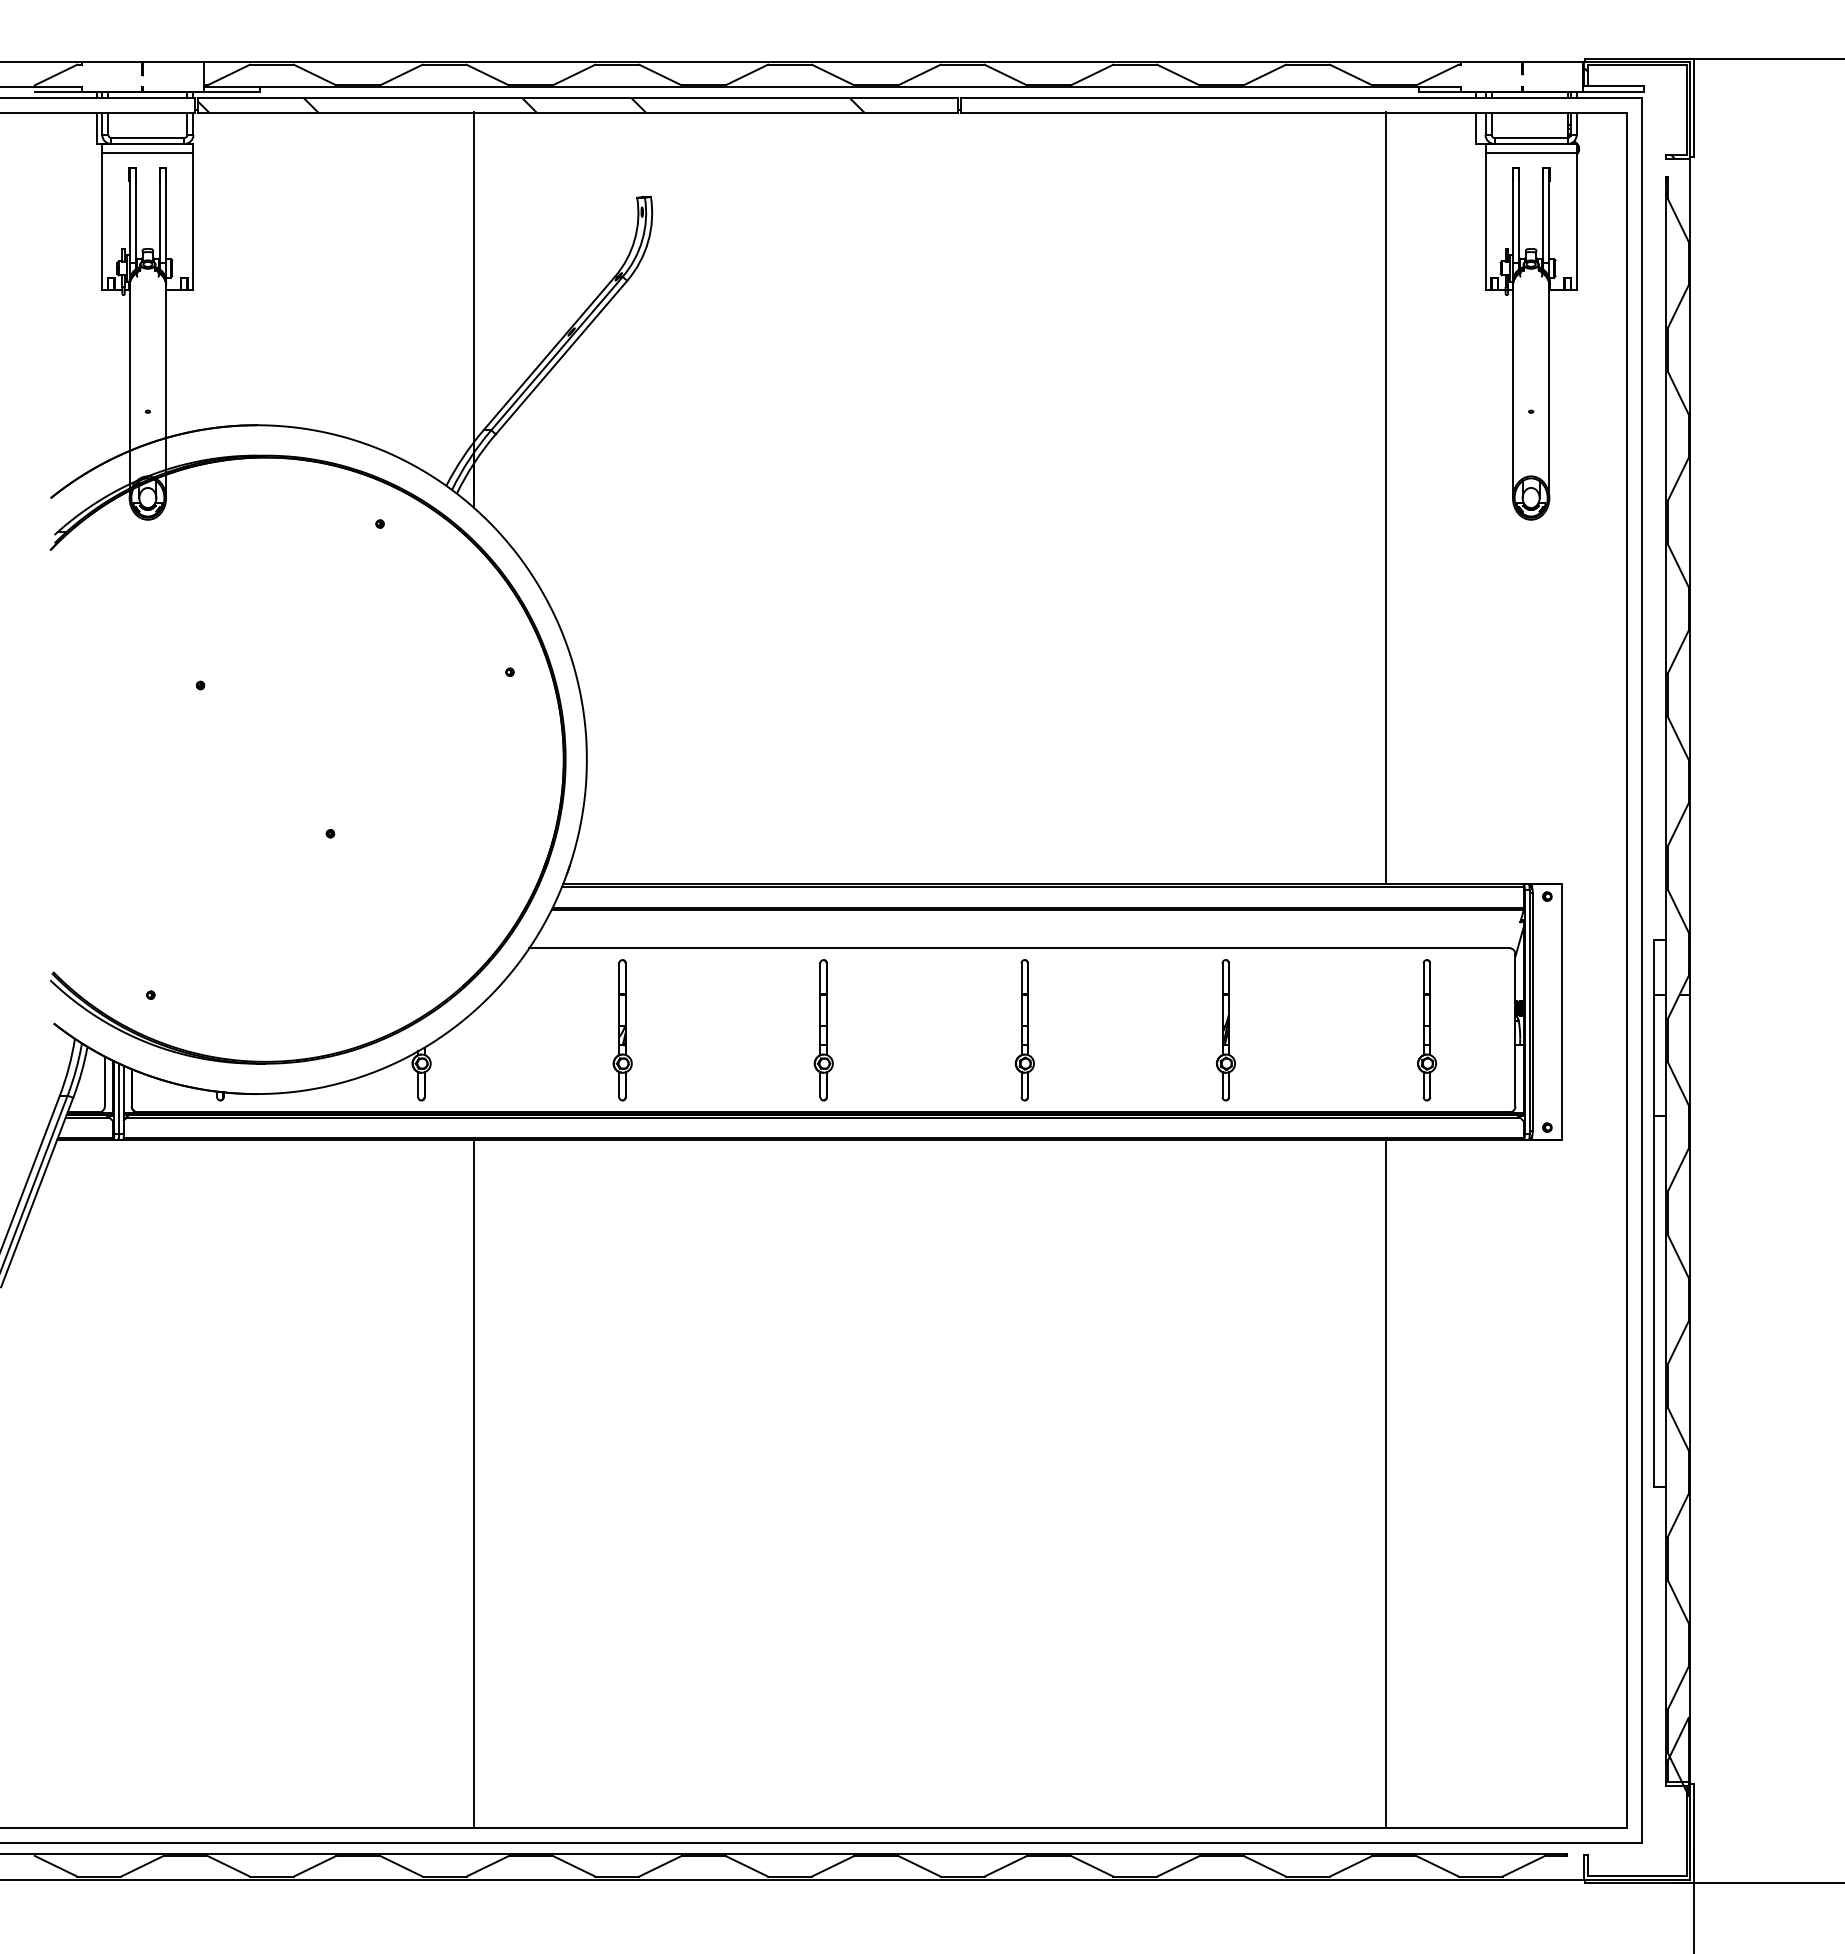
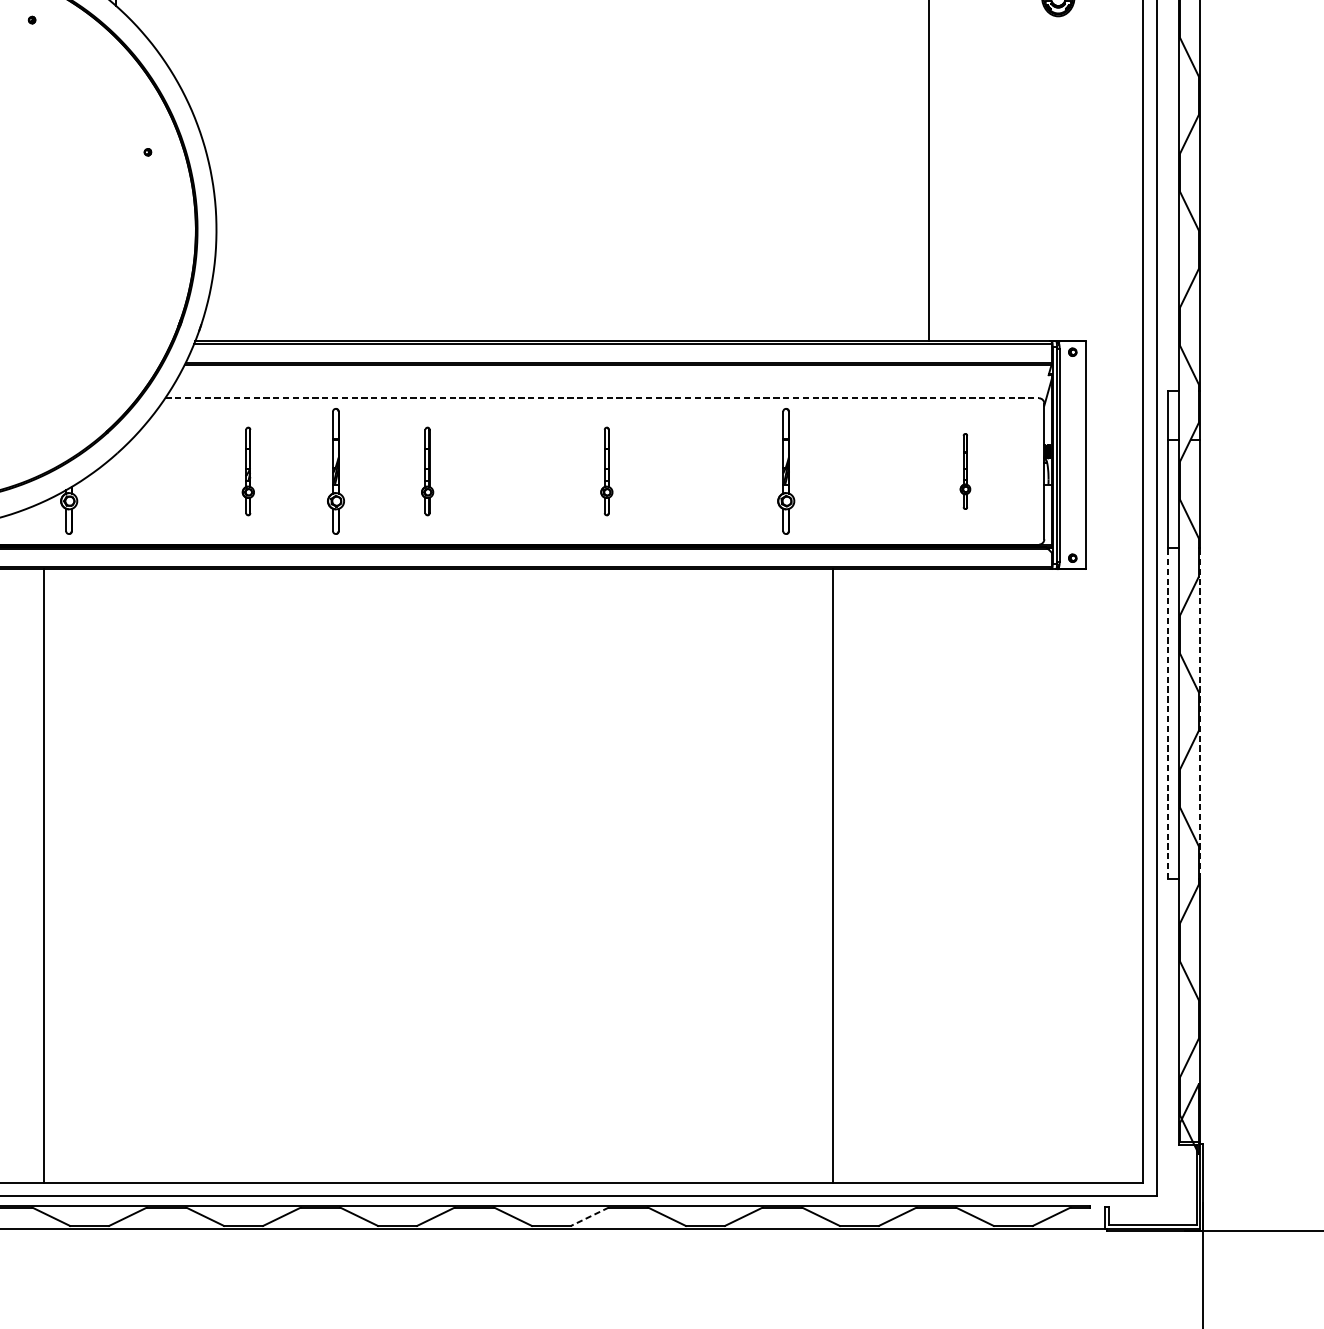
line: (1019, 948) -> (602, 398), solid -> dashed
part: (622, 1030) -> (248, 471), size x0.7
part: (720, 1030) -> (335, 471), added
part: (823, 1030) -> (427, 471), size x0.7
part: (1024, 1030) -> (606, 471), size x0.7
part: (1426, 1030) -> (965, 471), size x0.6
line: (1653, 1301) -> (1167, 713), solid -> dashed
line: (1690, 1301) -> (1200, 713), solid -> dashed
line: (474, 1483) -> (44, 875), moved
line: (1386, 1483) -> (833, 875), moved
line: (1005, 1866) -> (589, 1216), solid -> dashed

